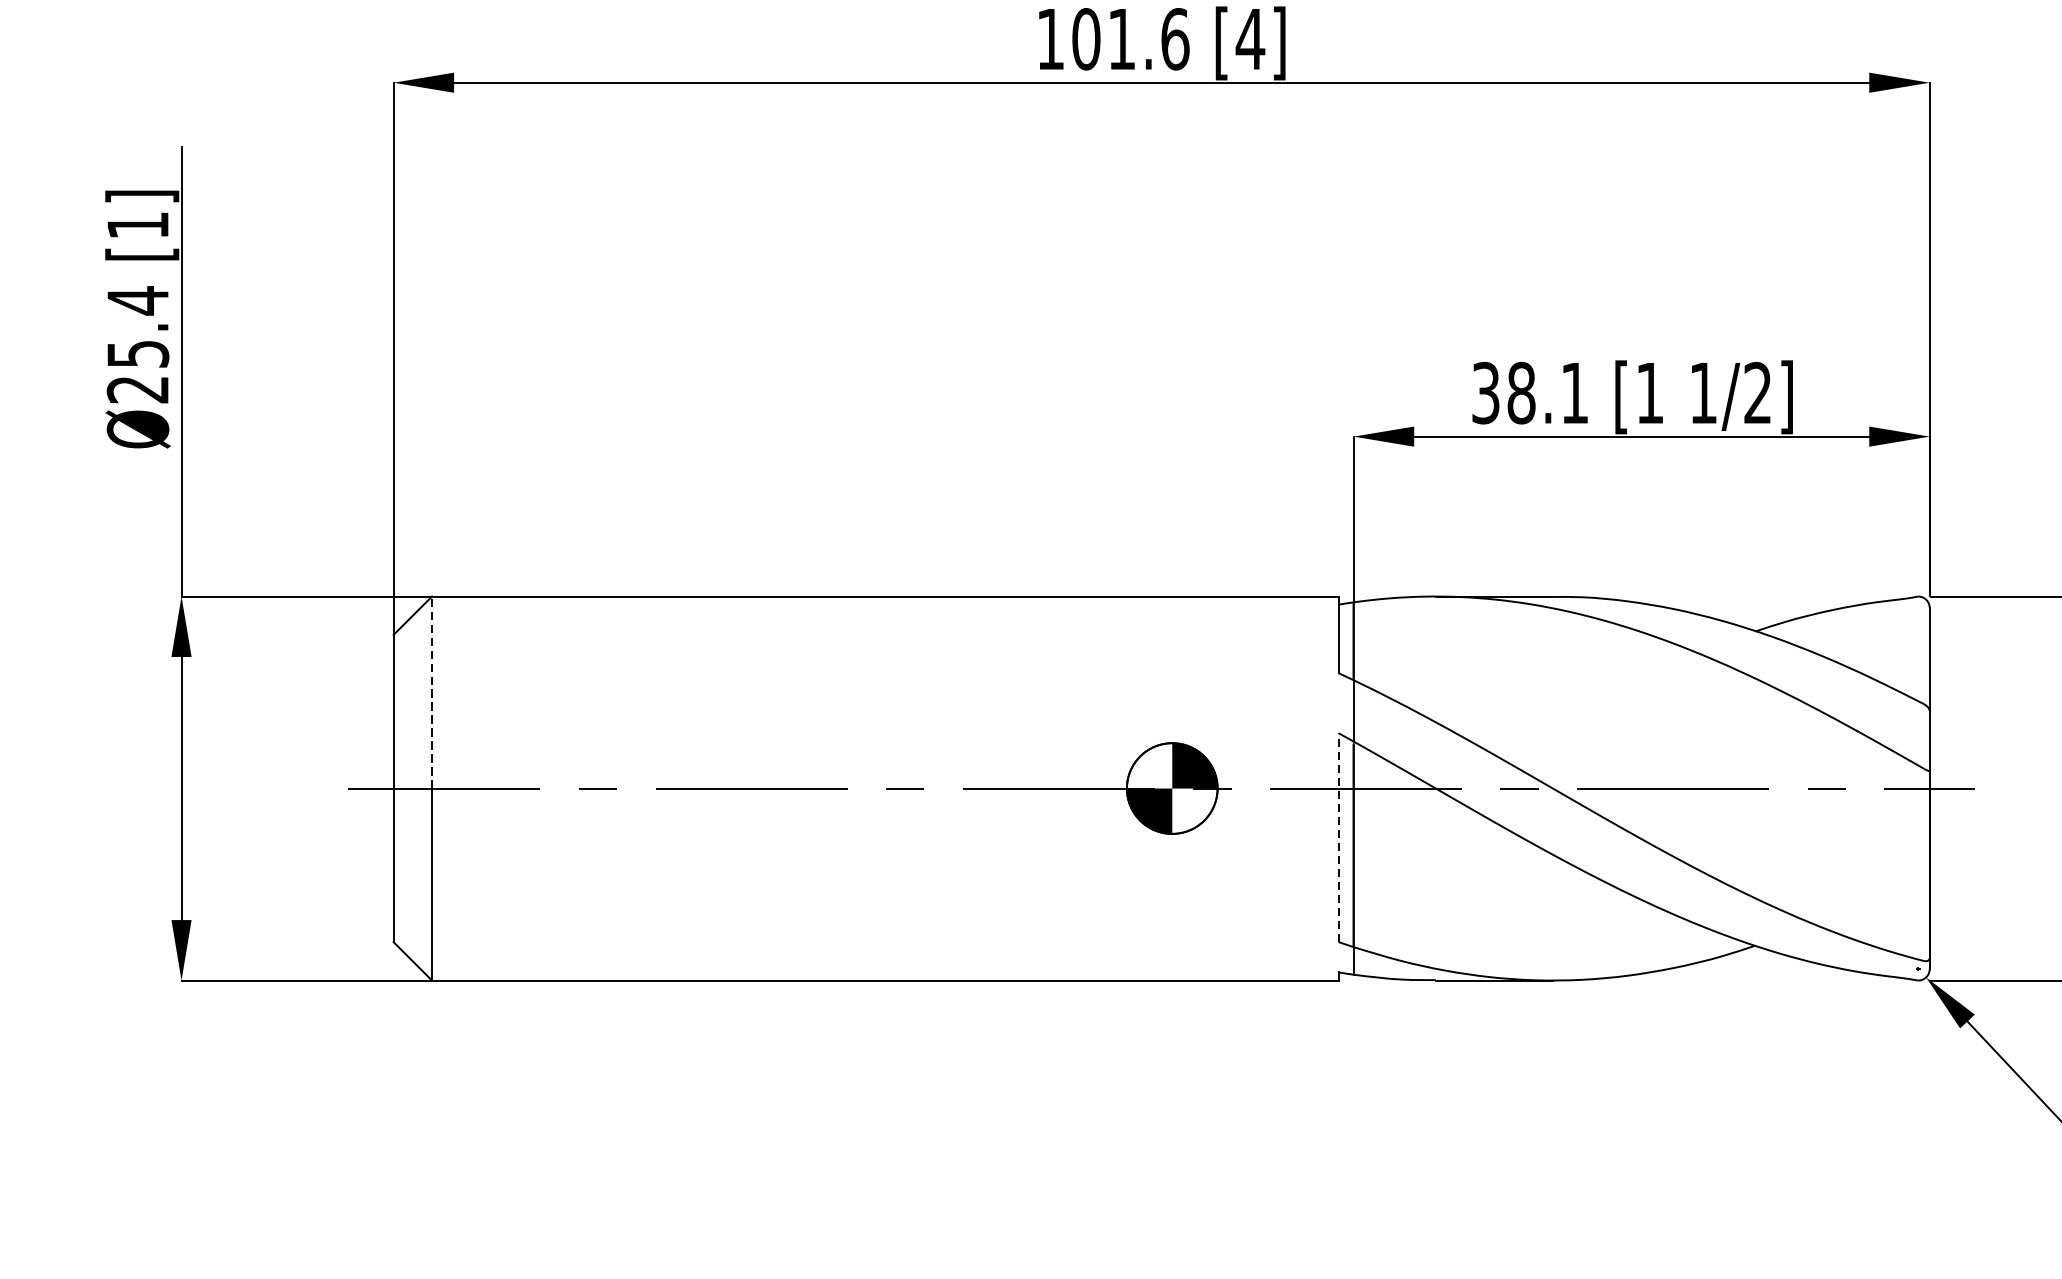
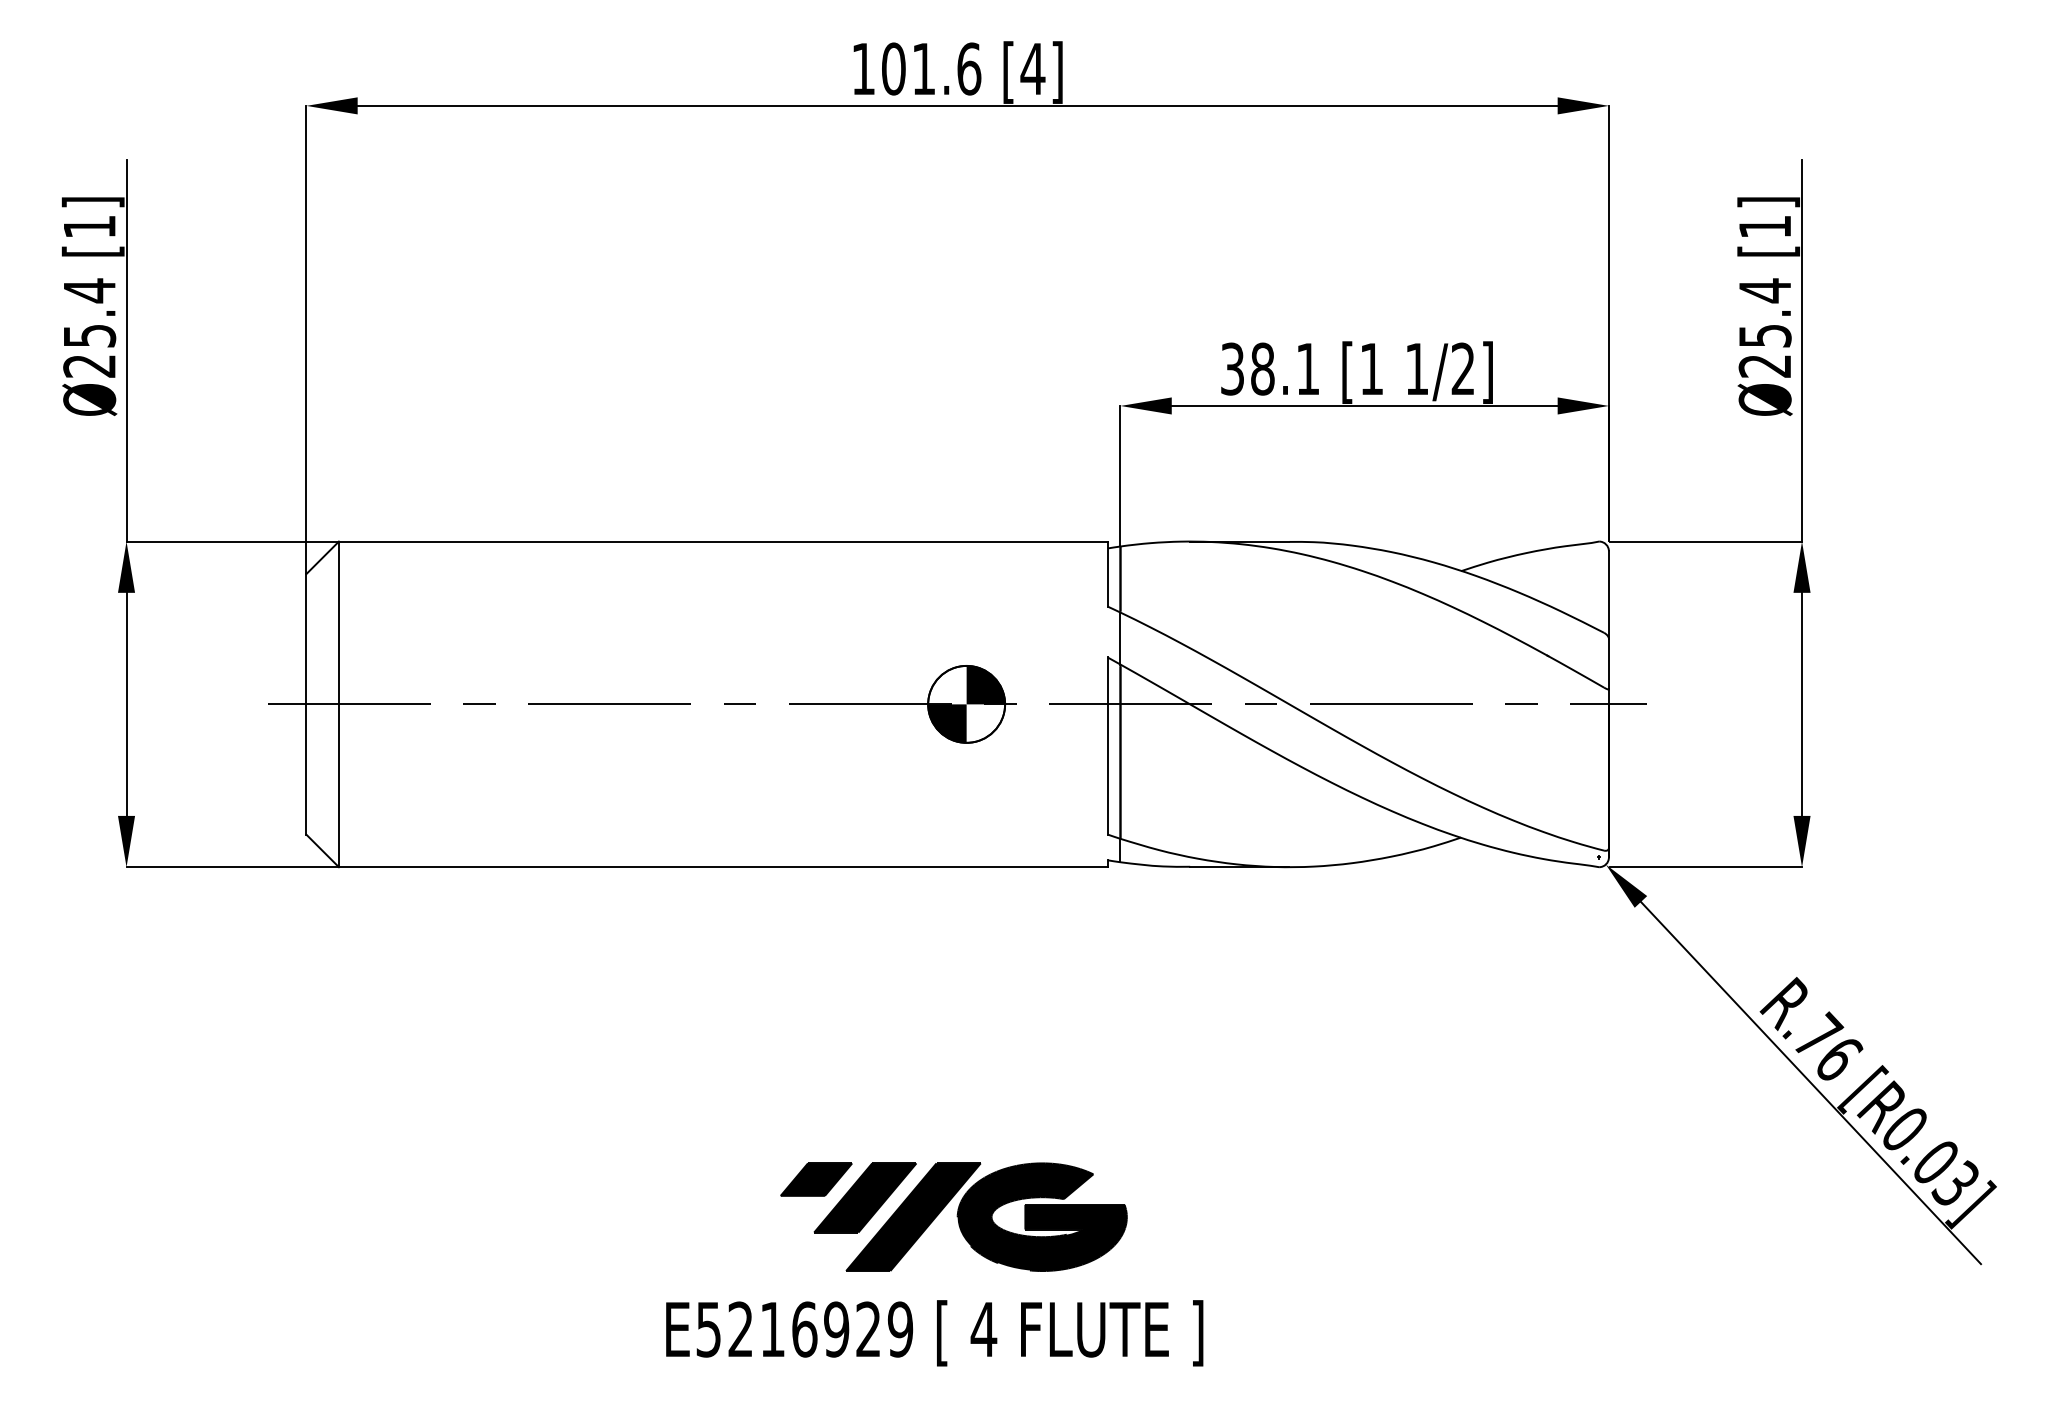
line: (431, 691) -> (338, 622), dashed -> solid
line: (1338, 837) -> (1107, 745), dashed -> solid

